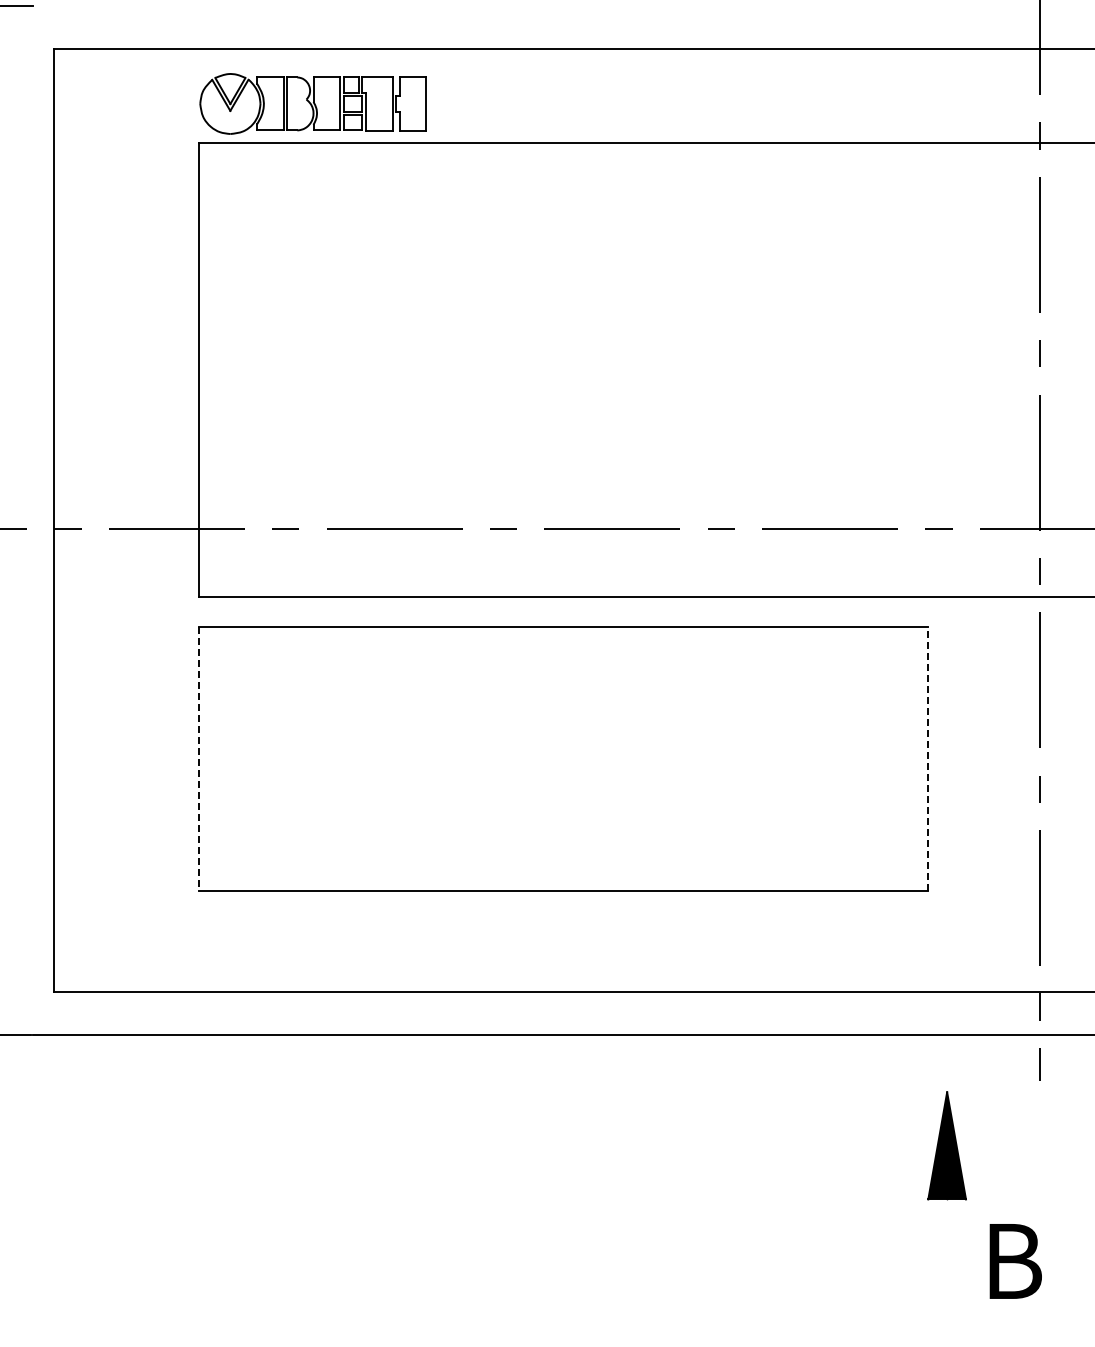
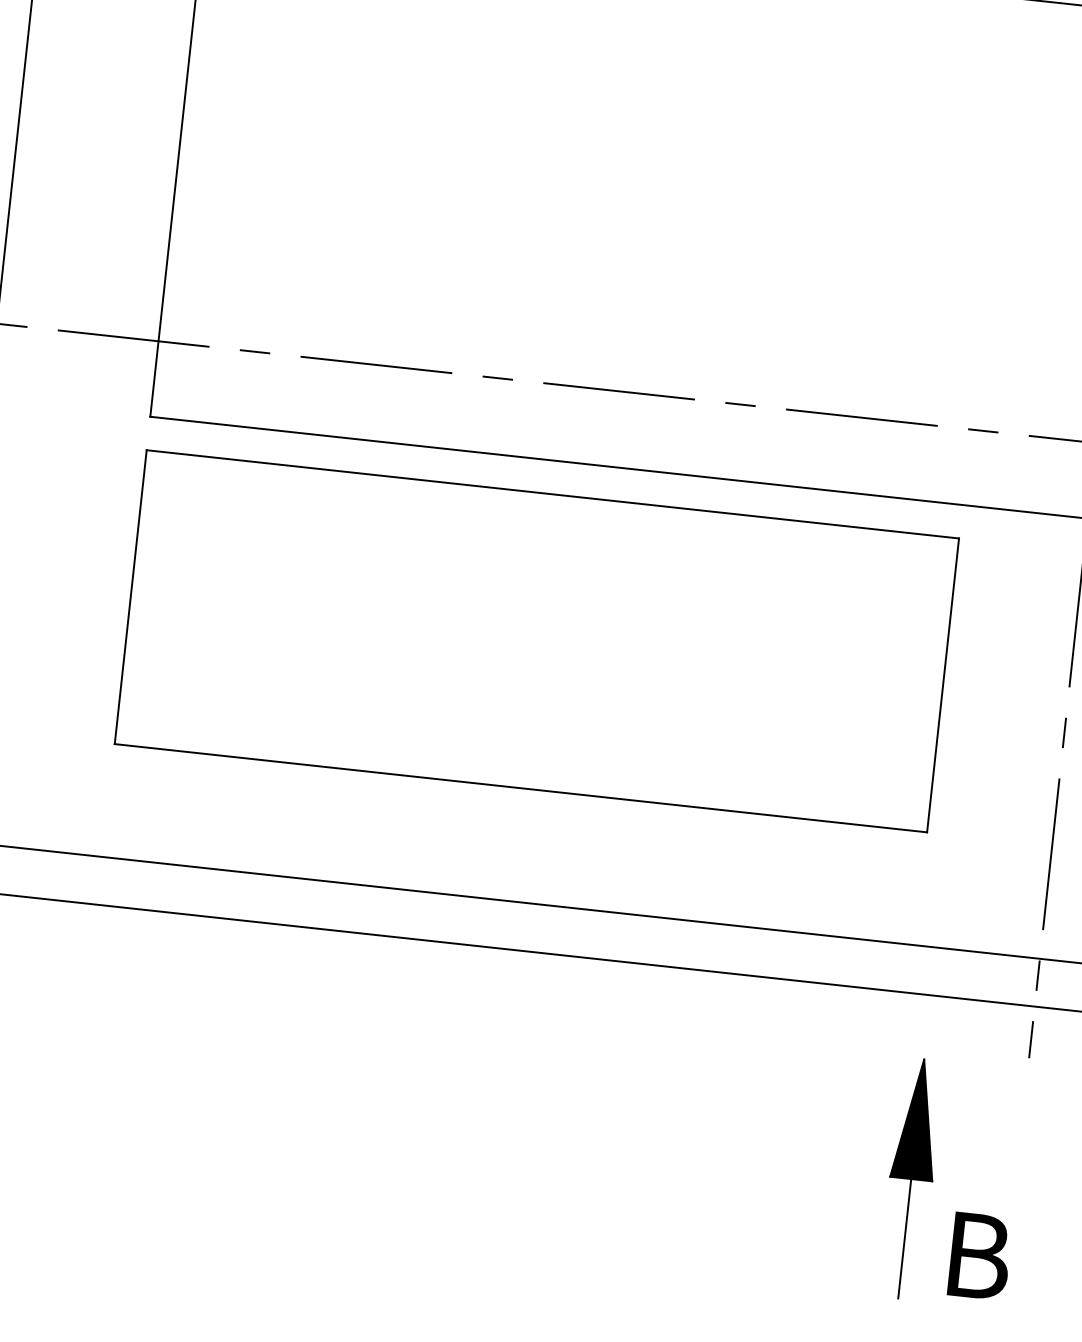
line: (199, 758) -> (131, 596), dashed -> solid
line: (927, 758) -> (942, 685), dashed -> solid
line: (947, 1252) -> (905, 1238), added

